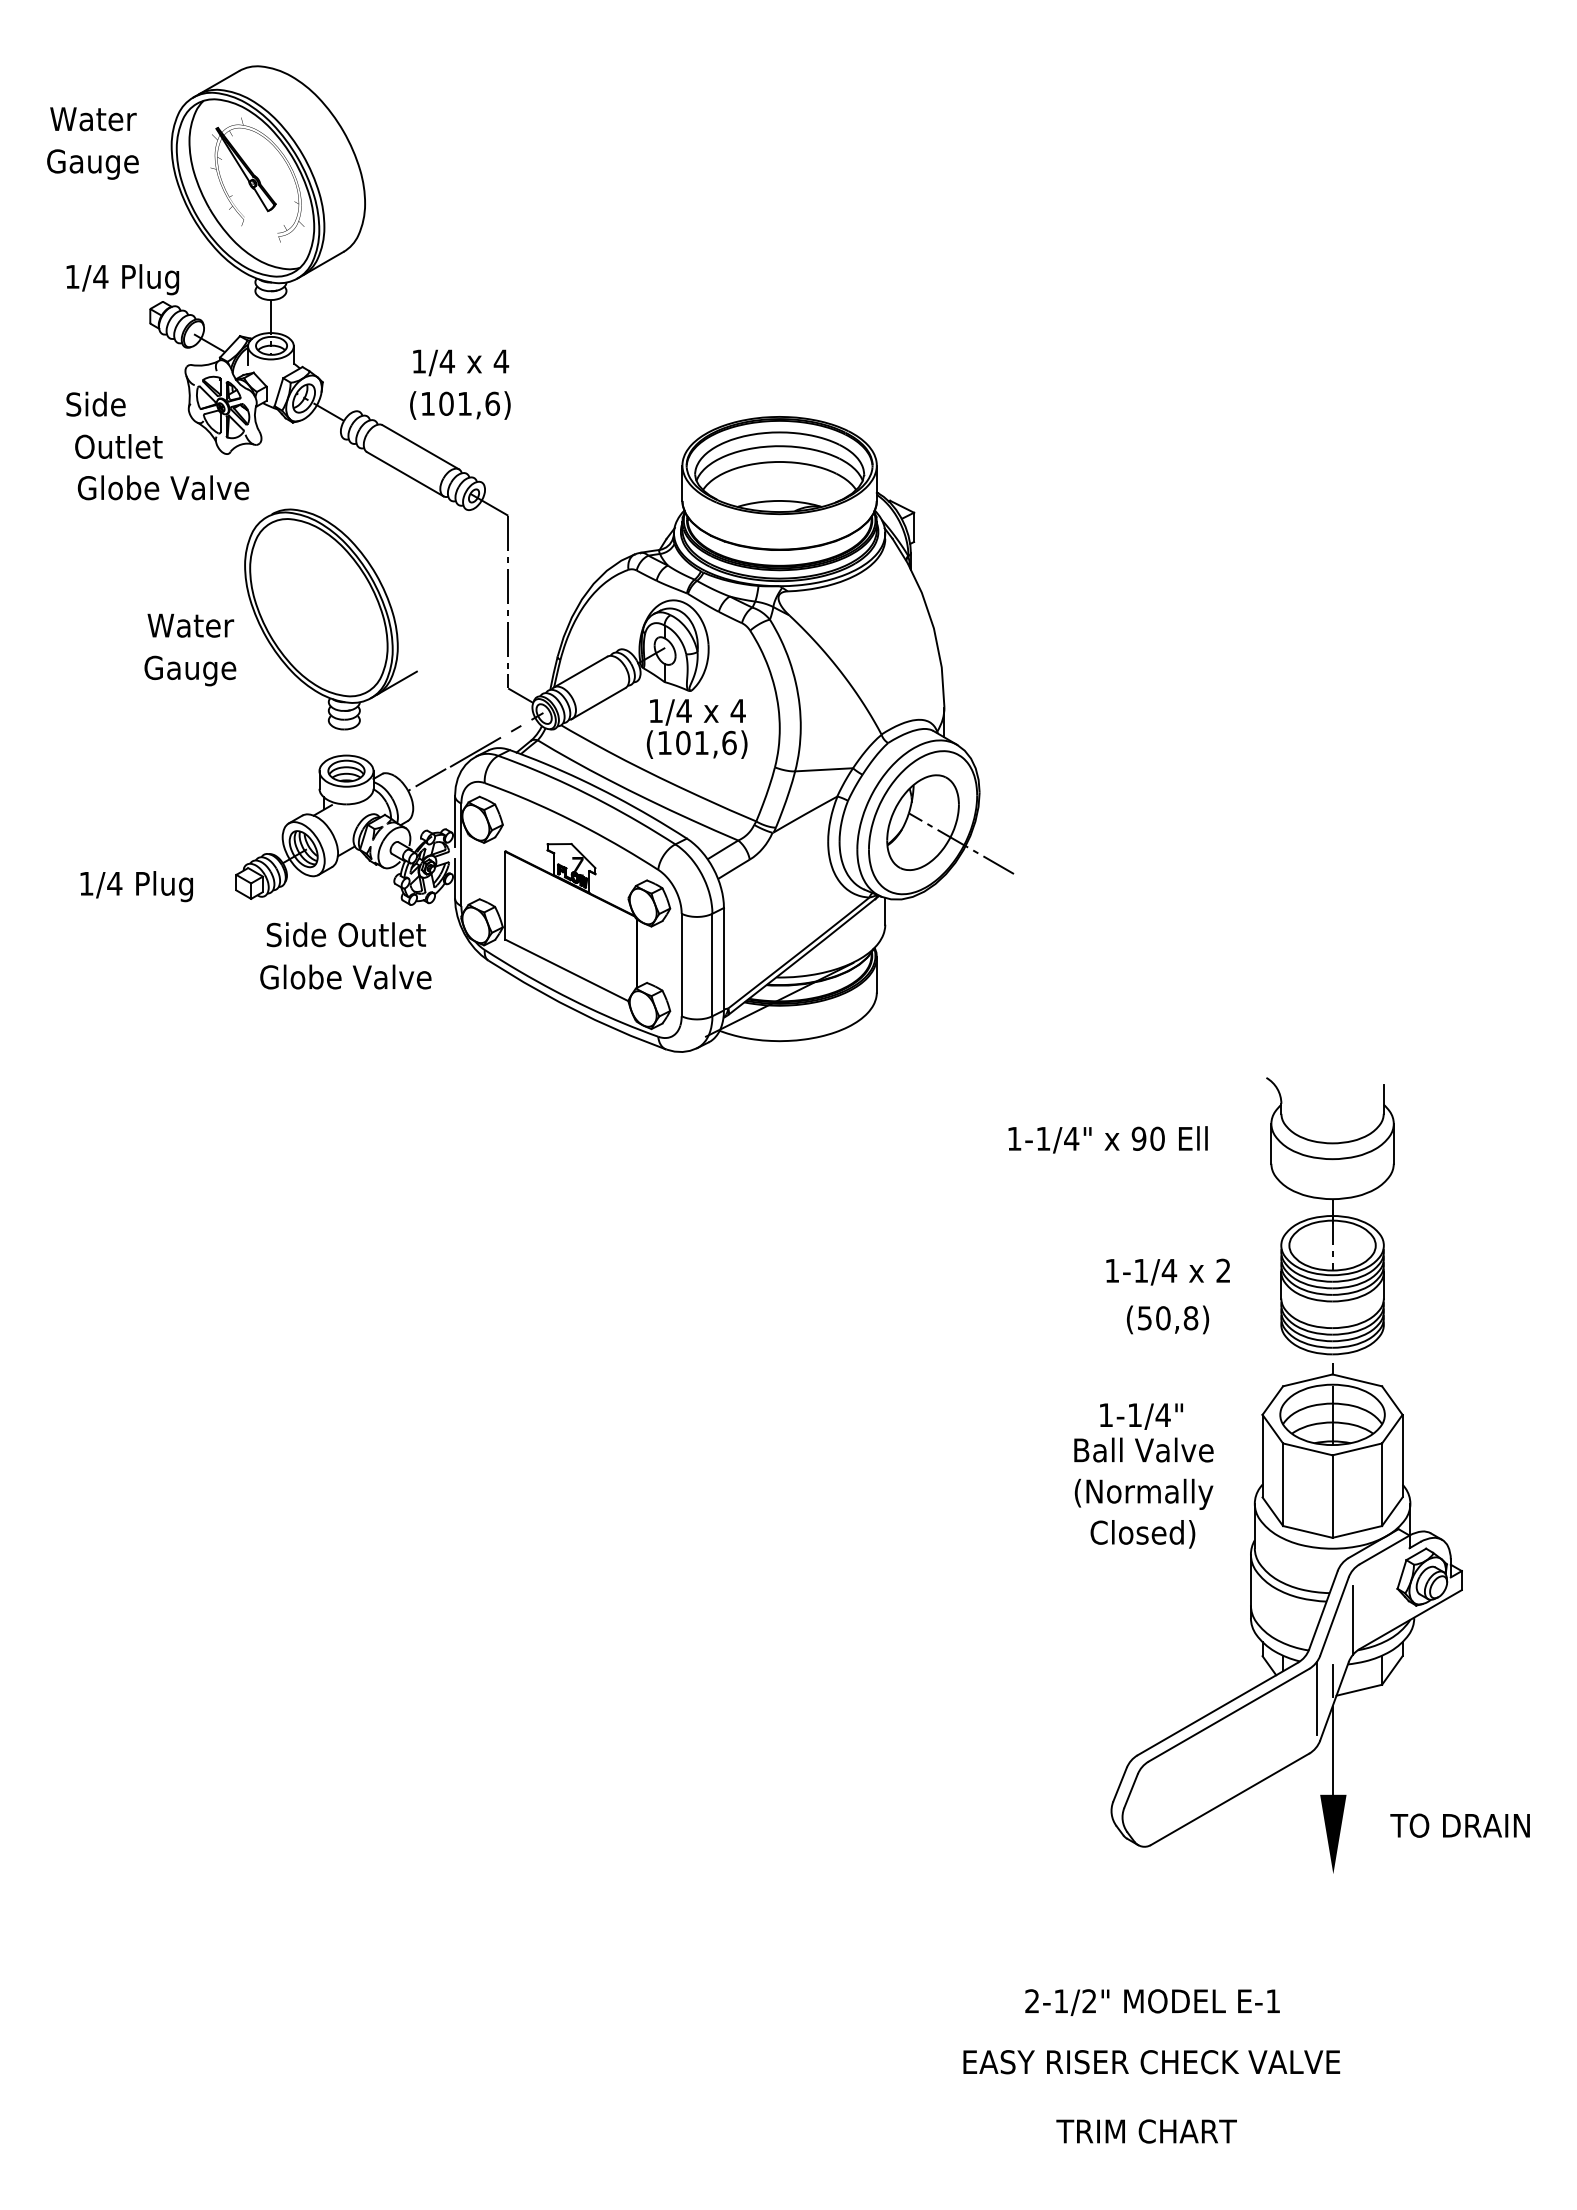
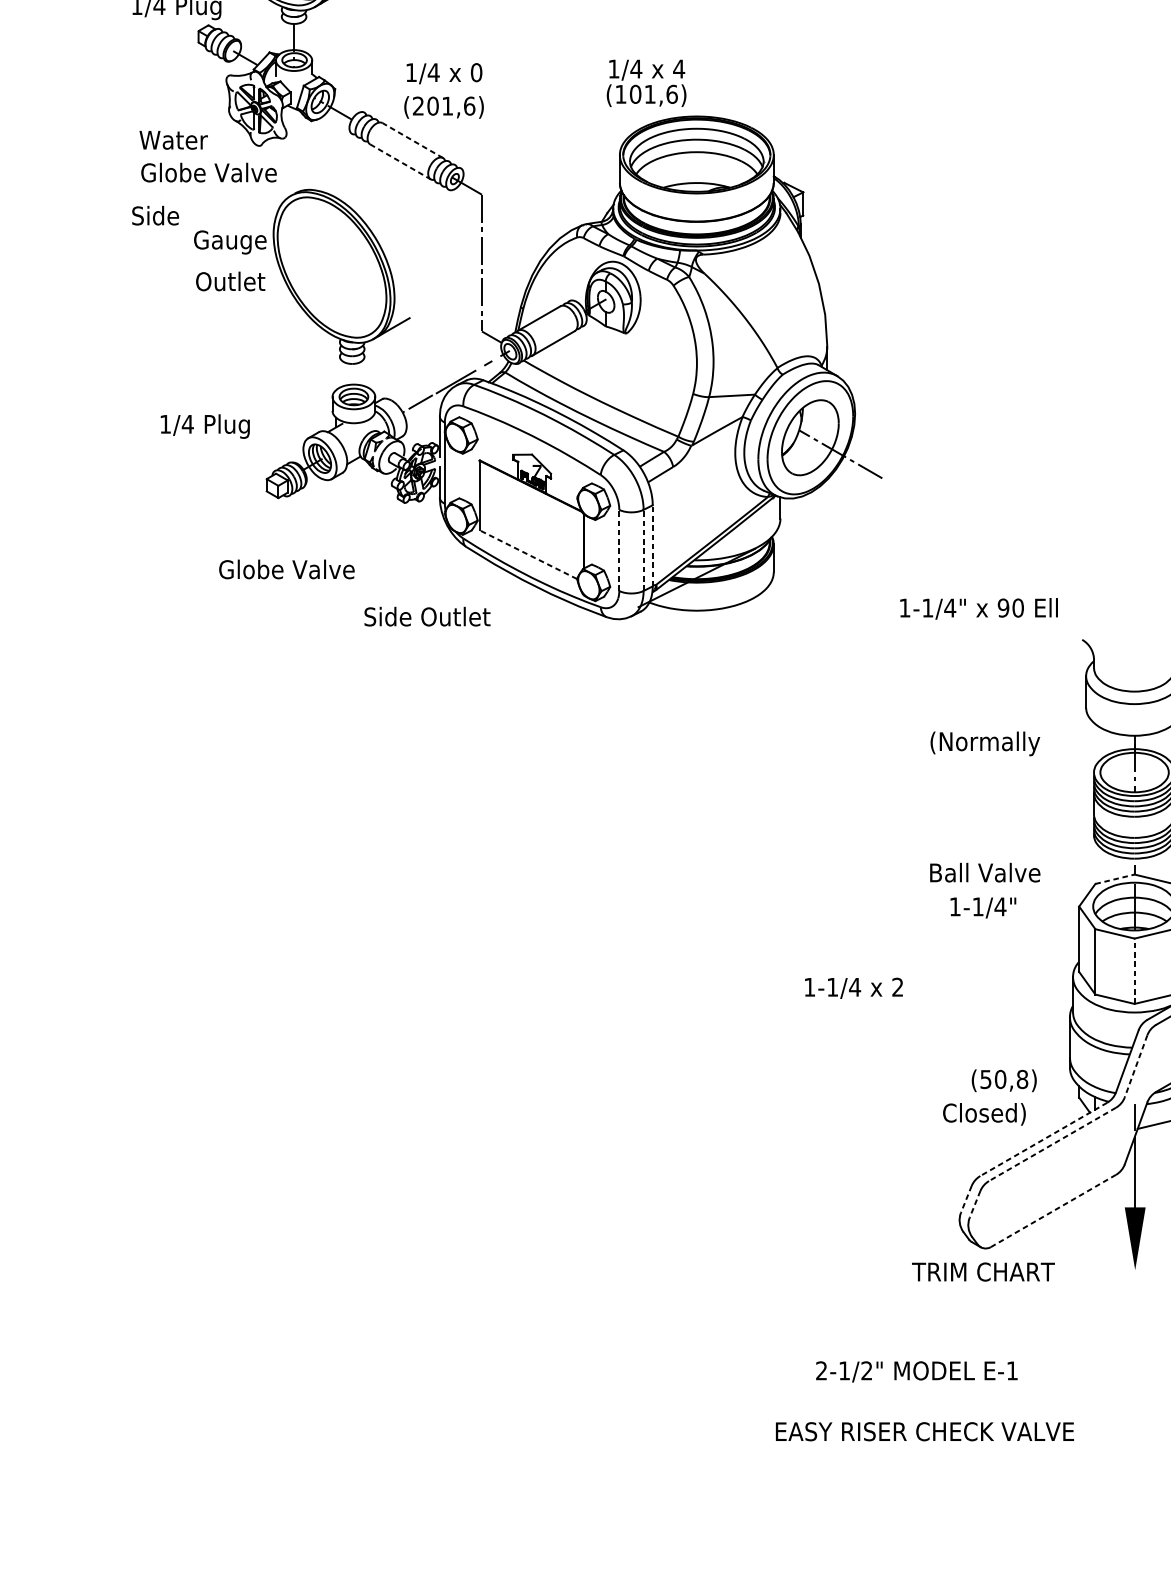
text: (501, 361) -> (476, 72), 4 -> 0
text: (95, 403) -> (155, 215), moved
text: (427, 403) -> (418, 105), (101,6) -> (201,6)
text: (118, 446) -> (173, 139), Outlet -> Water
line: (420, 447) -> (412, 140), solid -> dashed
line: (405, 474) -> (400, 162), solid -> dashed
text: (190, 624) -> (230, 280), Water -> Outlet
text: (190, 670) -> (230, 242), moved
text: (696, 728) -> (646, 82), moved
text: (136, 886) -> (205, 426), moved
text: (345, 934) -> (426, 616), moved
line: (723, 958) -> (652, 545), solid -> dashed
line: (681, 964) -> (619, 550), solid -> dashed
line: (712, 964) -> (643, 550), solid -> dashed
line: (566, 970) -> (528, 554), solid -> dashed
text: (345, 976) -> (286, 569), moved
text: (1107, 1139) -> (978, 608), moved
text: (1167, 1271) -> (853, 987), moved
text: (1168, 1319) -> (1004, 1080), moved
line: (1308, 1380) -> (1115, 879), solid -> dashed
text: (1143, 1449) -> (984, 872), moved
text: (1143, 1493) -> (984, 743), moved
line: (1332, 1496) -> (1134, 971), solid -> dashed
text: (1142, 1534) -> (984, 1114), moved
line: (1334, 1616) -> (1136, 1066), solid -> dashed
line: (1353, 1620) -> (1151, 1069), removed
line: (1317, 1698) -> (1122, 1131), removed
line: (1217, 1708) -> (1043, 1139), solid -> dashed
line: (1228, 1715) -> (1052, 1144), solid -> dashed
line: (1119, 1785) -> (965, 1200), solid -> dashed
line: (1130, 1791) -> (974, 1204), solid -> dashed
line: (1229, 1799) -> (1052, 1211), solid -> dashed
text: (1152, 2002) -> (916, 1371), moved
text: (1151, 2062) -> (924, 1431), moved
text: (1146, 2131) -> (983, 1272), moved

